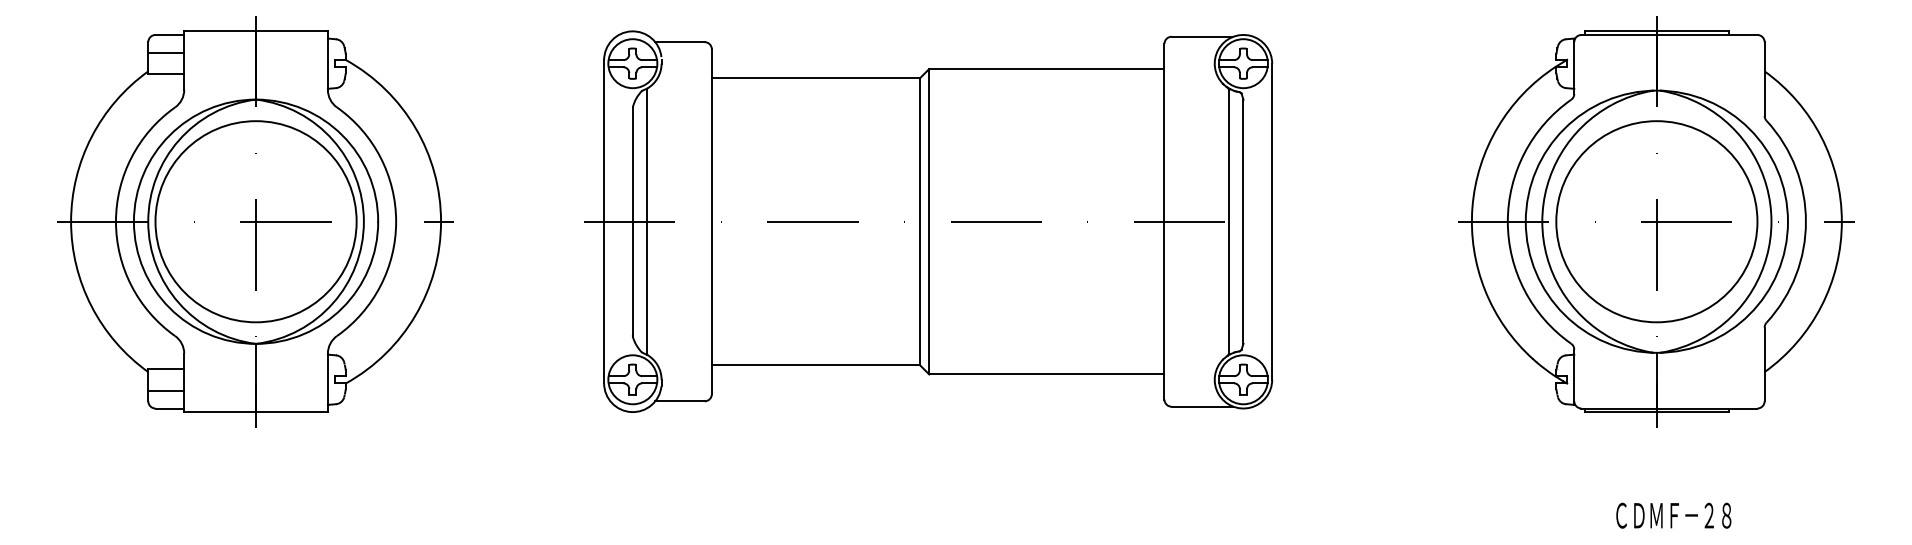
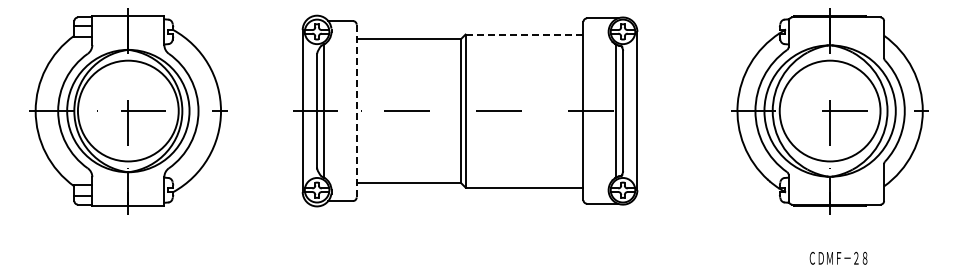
line: (1046, 68) -> (524, 34), solid -> dashed
line: (711, 222) -> (356, 111), solid -> dashed

